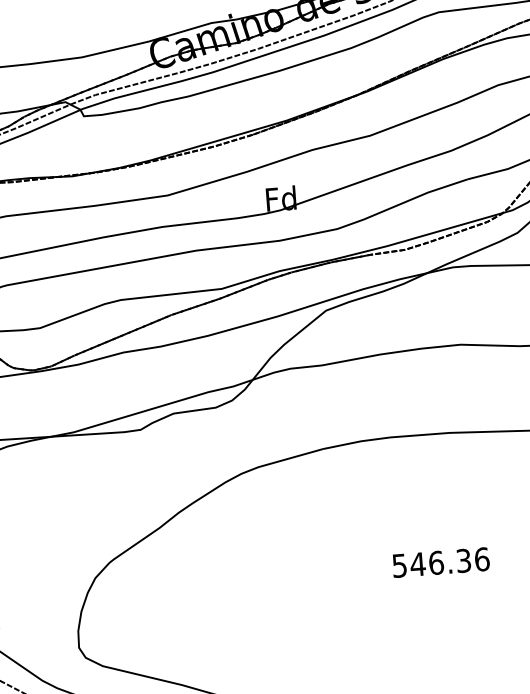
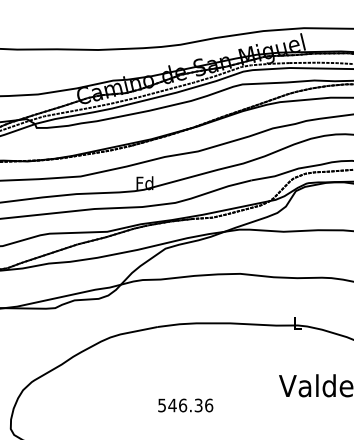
text: (440, 562) -> (185, 405), moved

